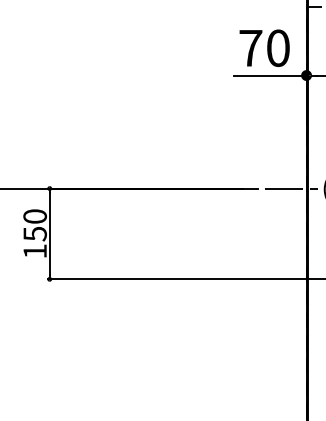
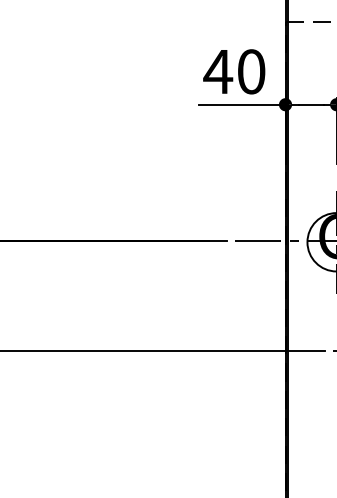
text: (250, 48) -> (217, 72), 70 -> 40

